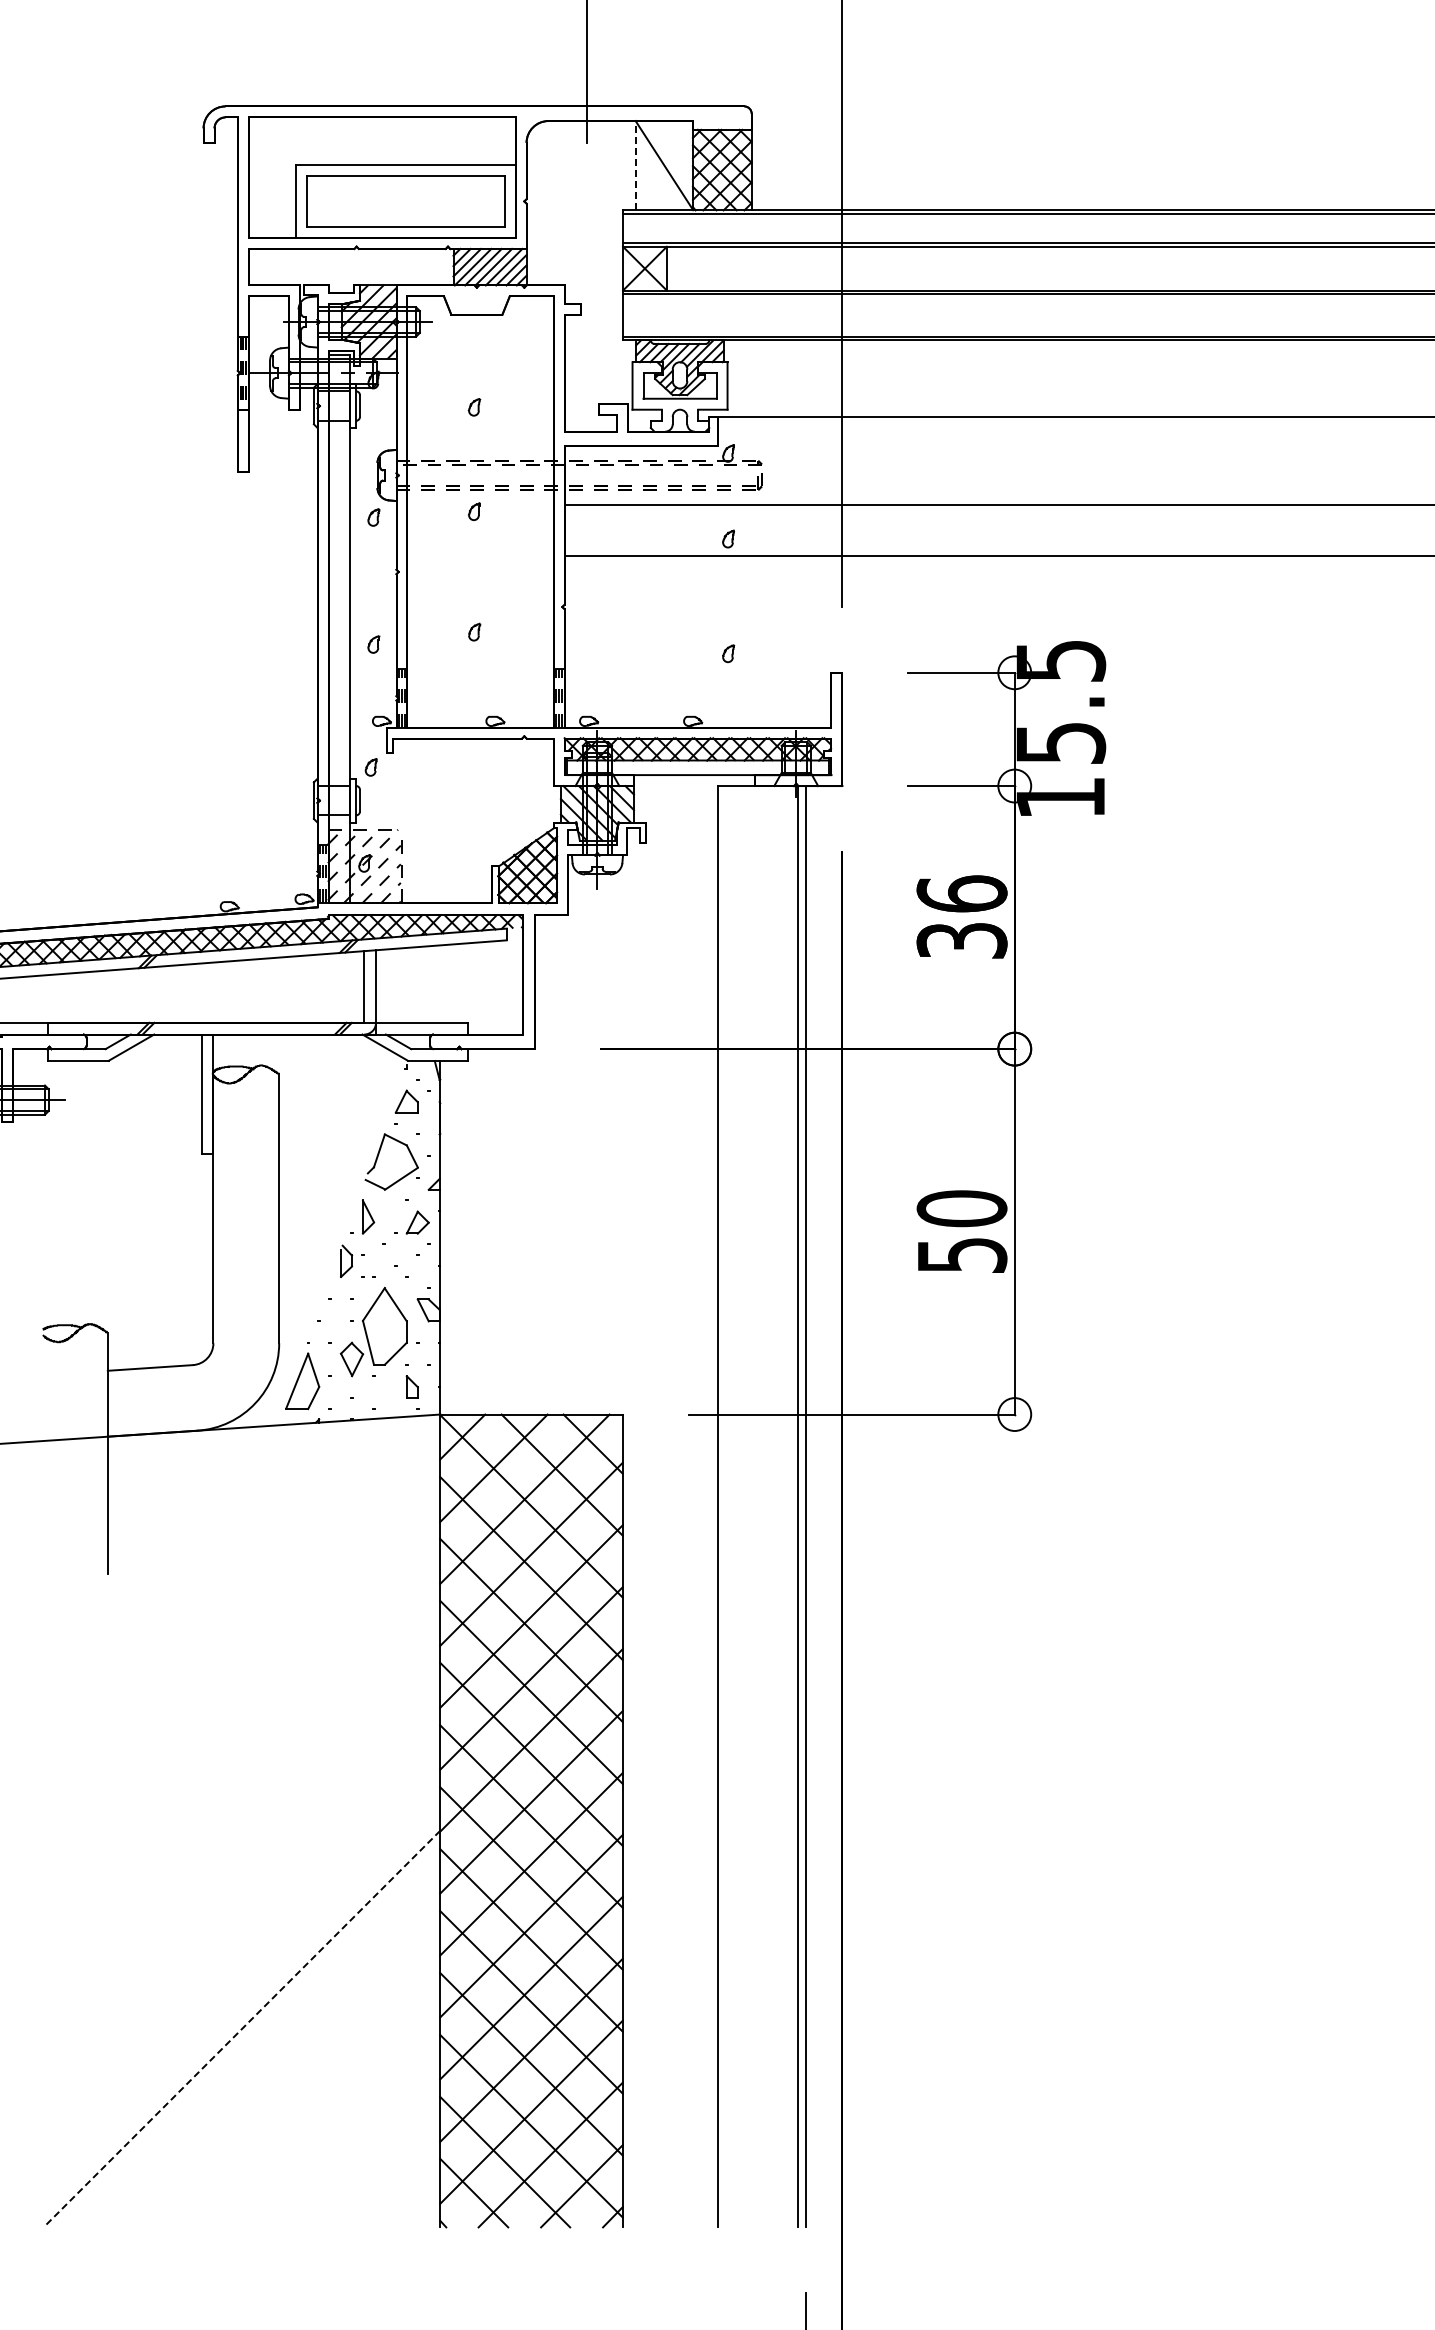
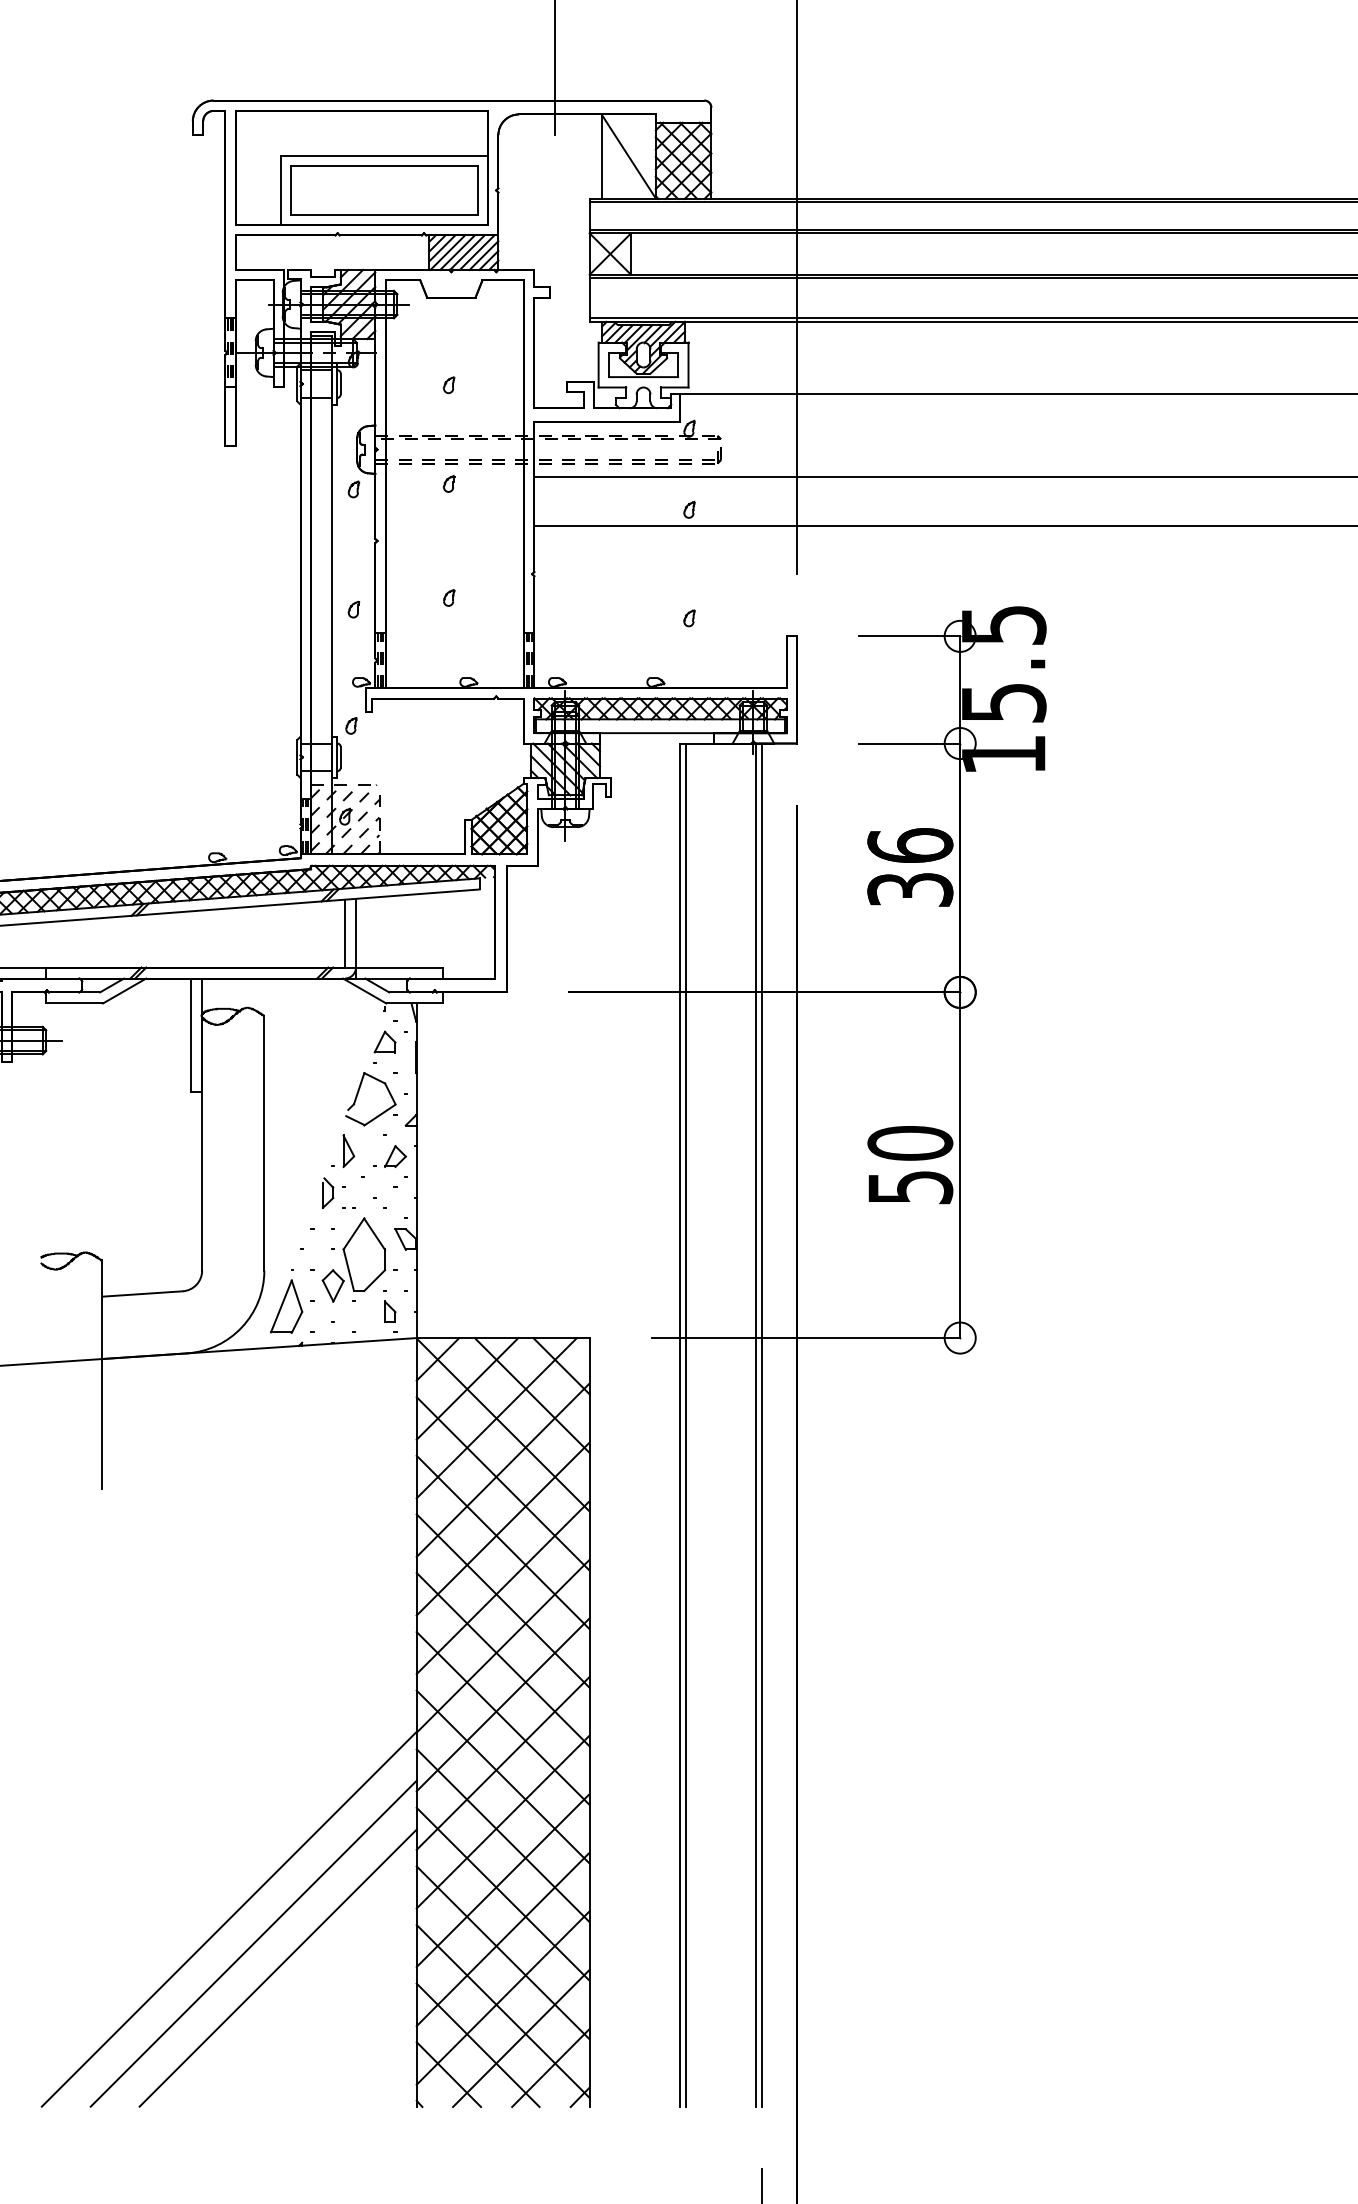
line: (635, 165) -> (601, 156), dashed -> solid
line: (725, 1506) -> (686, 1425), added
line: (241, 2029) -> (228, 1919), dashed -> solid
line: (267, 2054) -> (253, 1943), added
line: (293, 2080) -> (277, 1968), added

